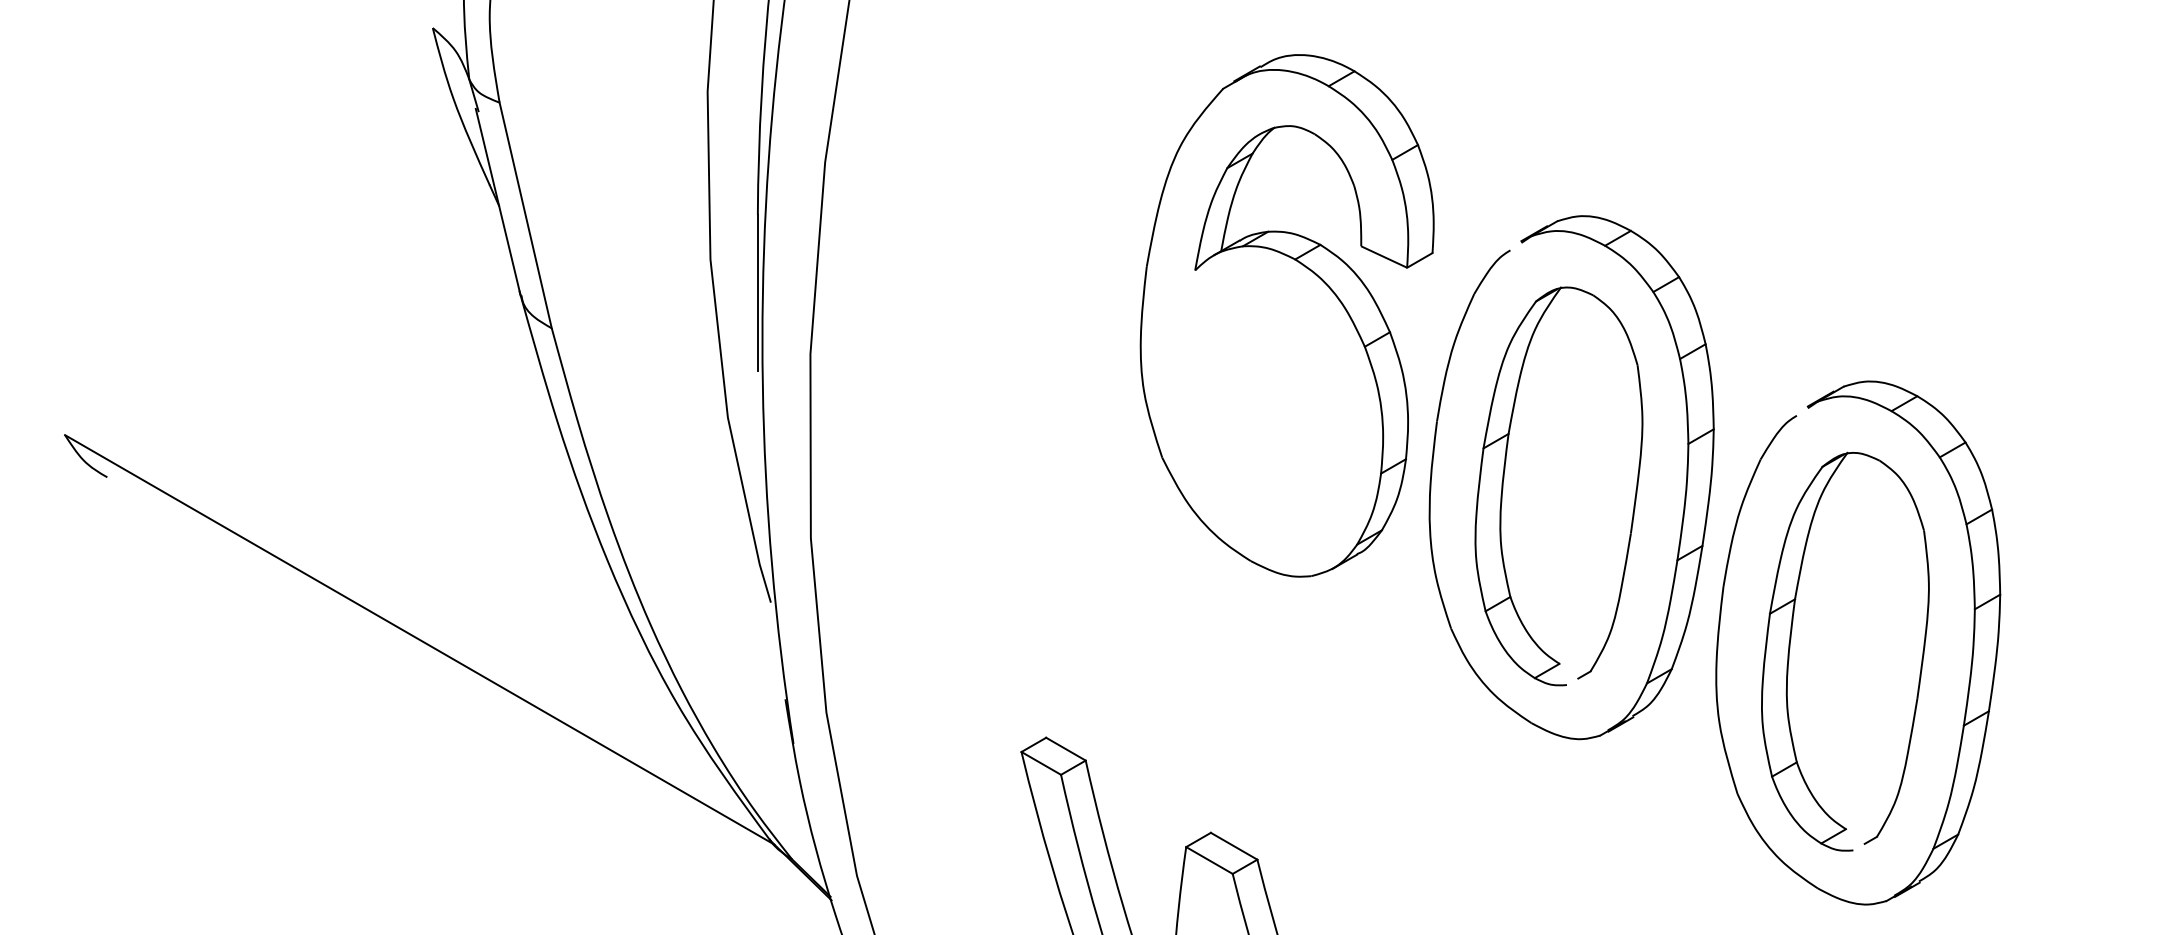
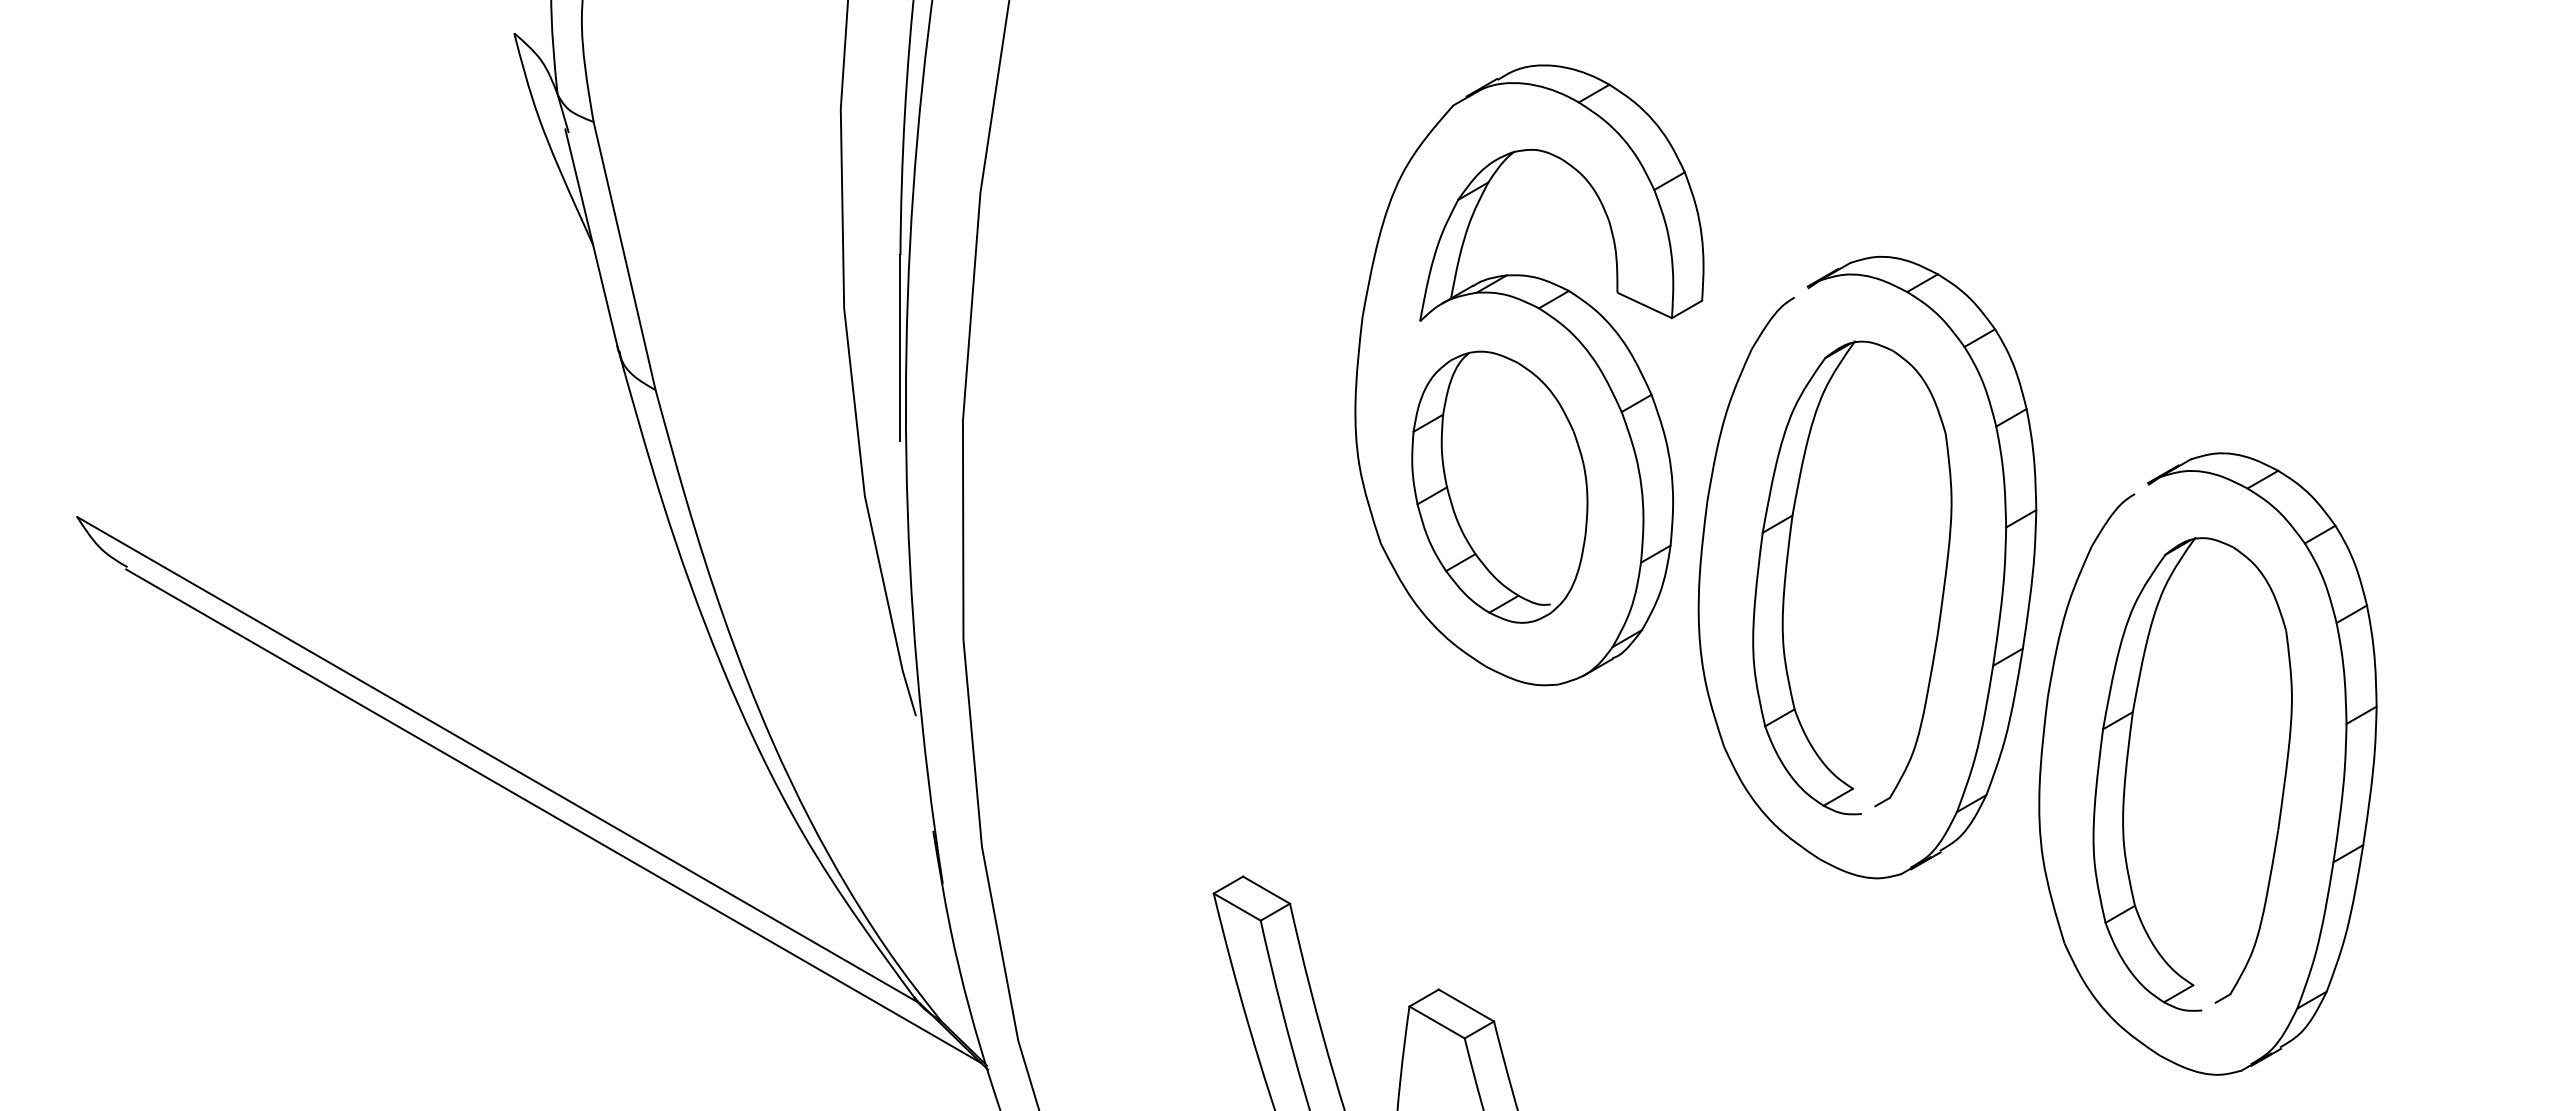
part: (1261, 409) -> (1499, 486), added
line: (465, 687) -> (553, 816), added

